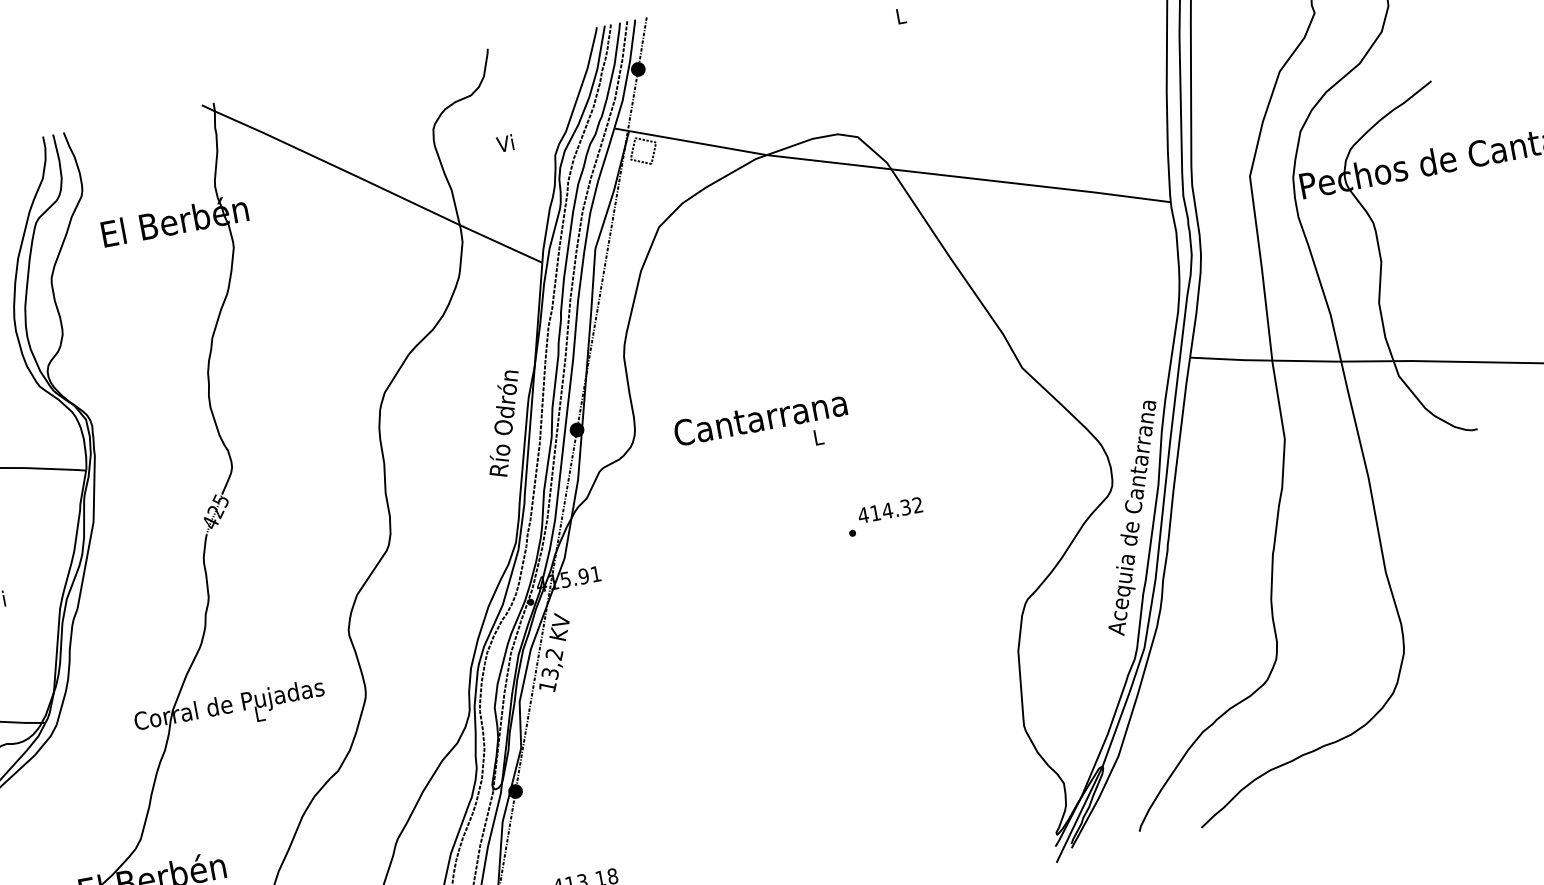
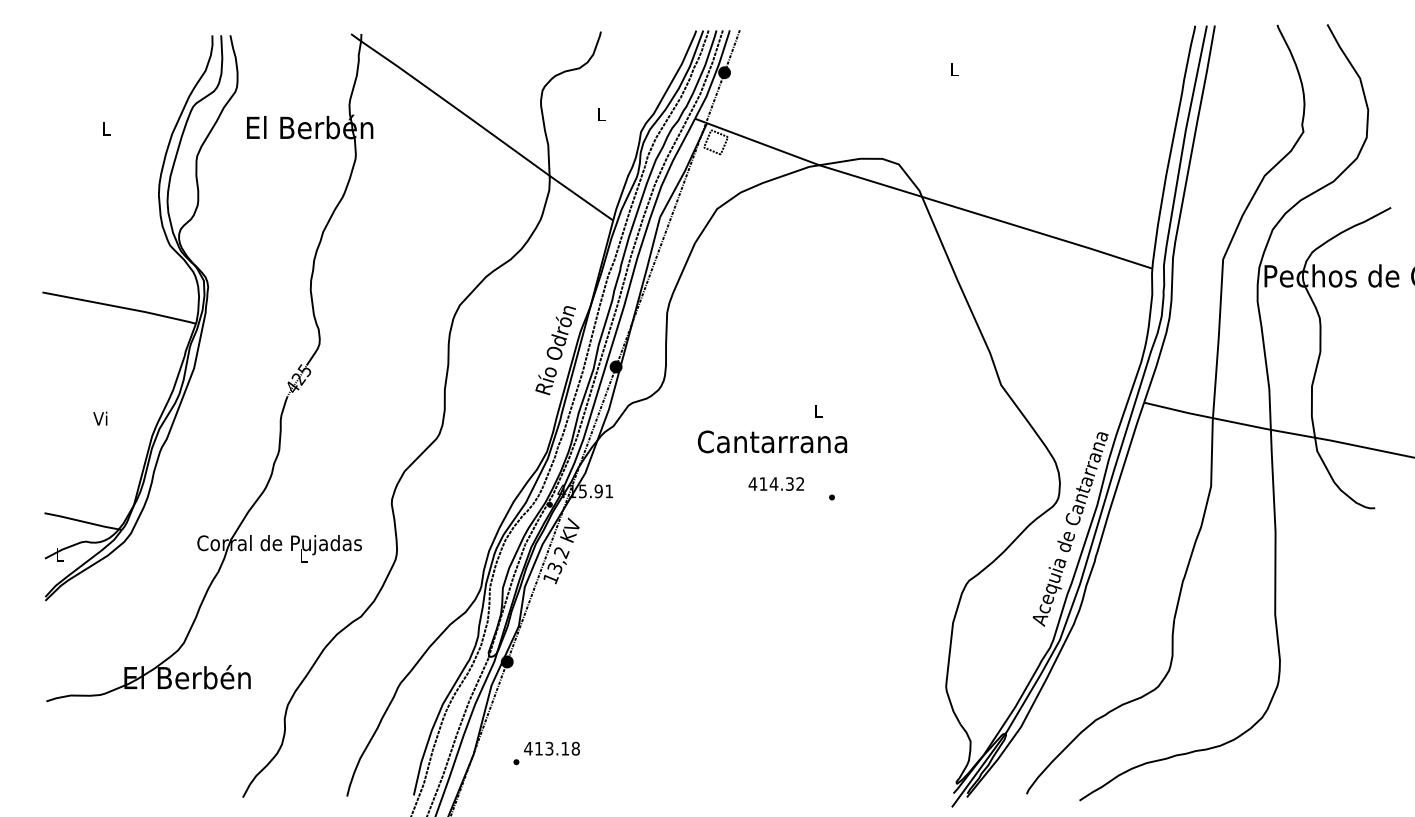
text: (505, 143) -> (600, 114), Vi -> L
text: (760, 417) -> (772, 441), moved
text: (889, 509) -> (775, 483), moved

